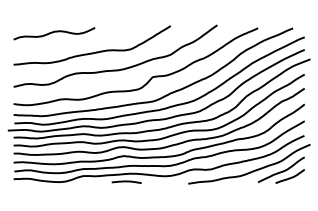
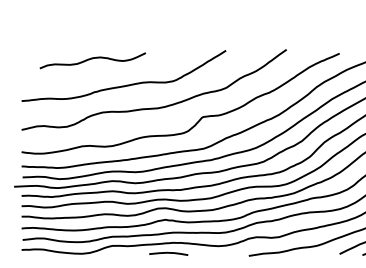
curve: (54, 32) -> (92, 59), moved

